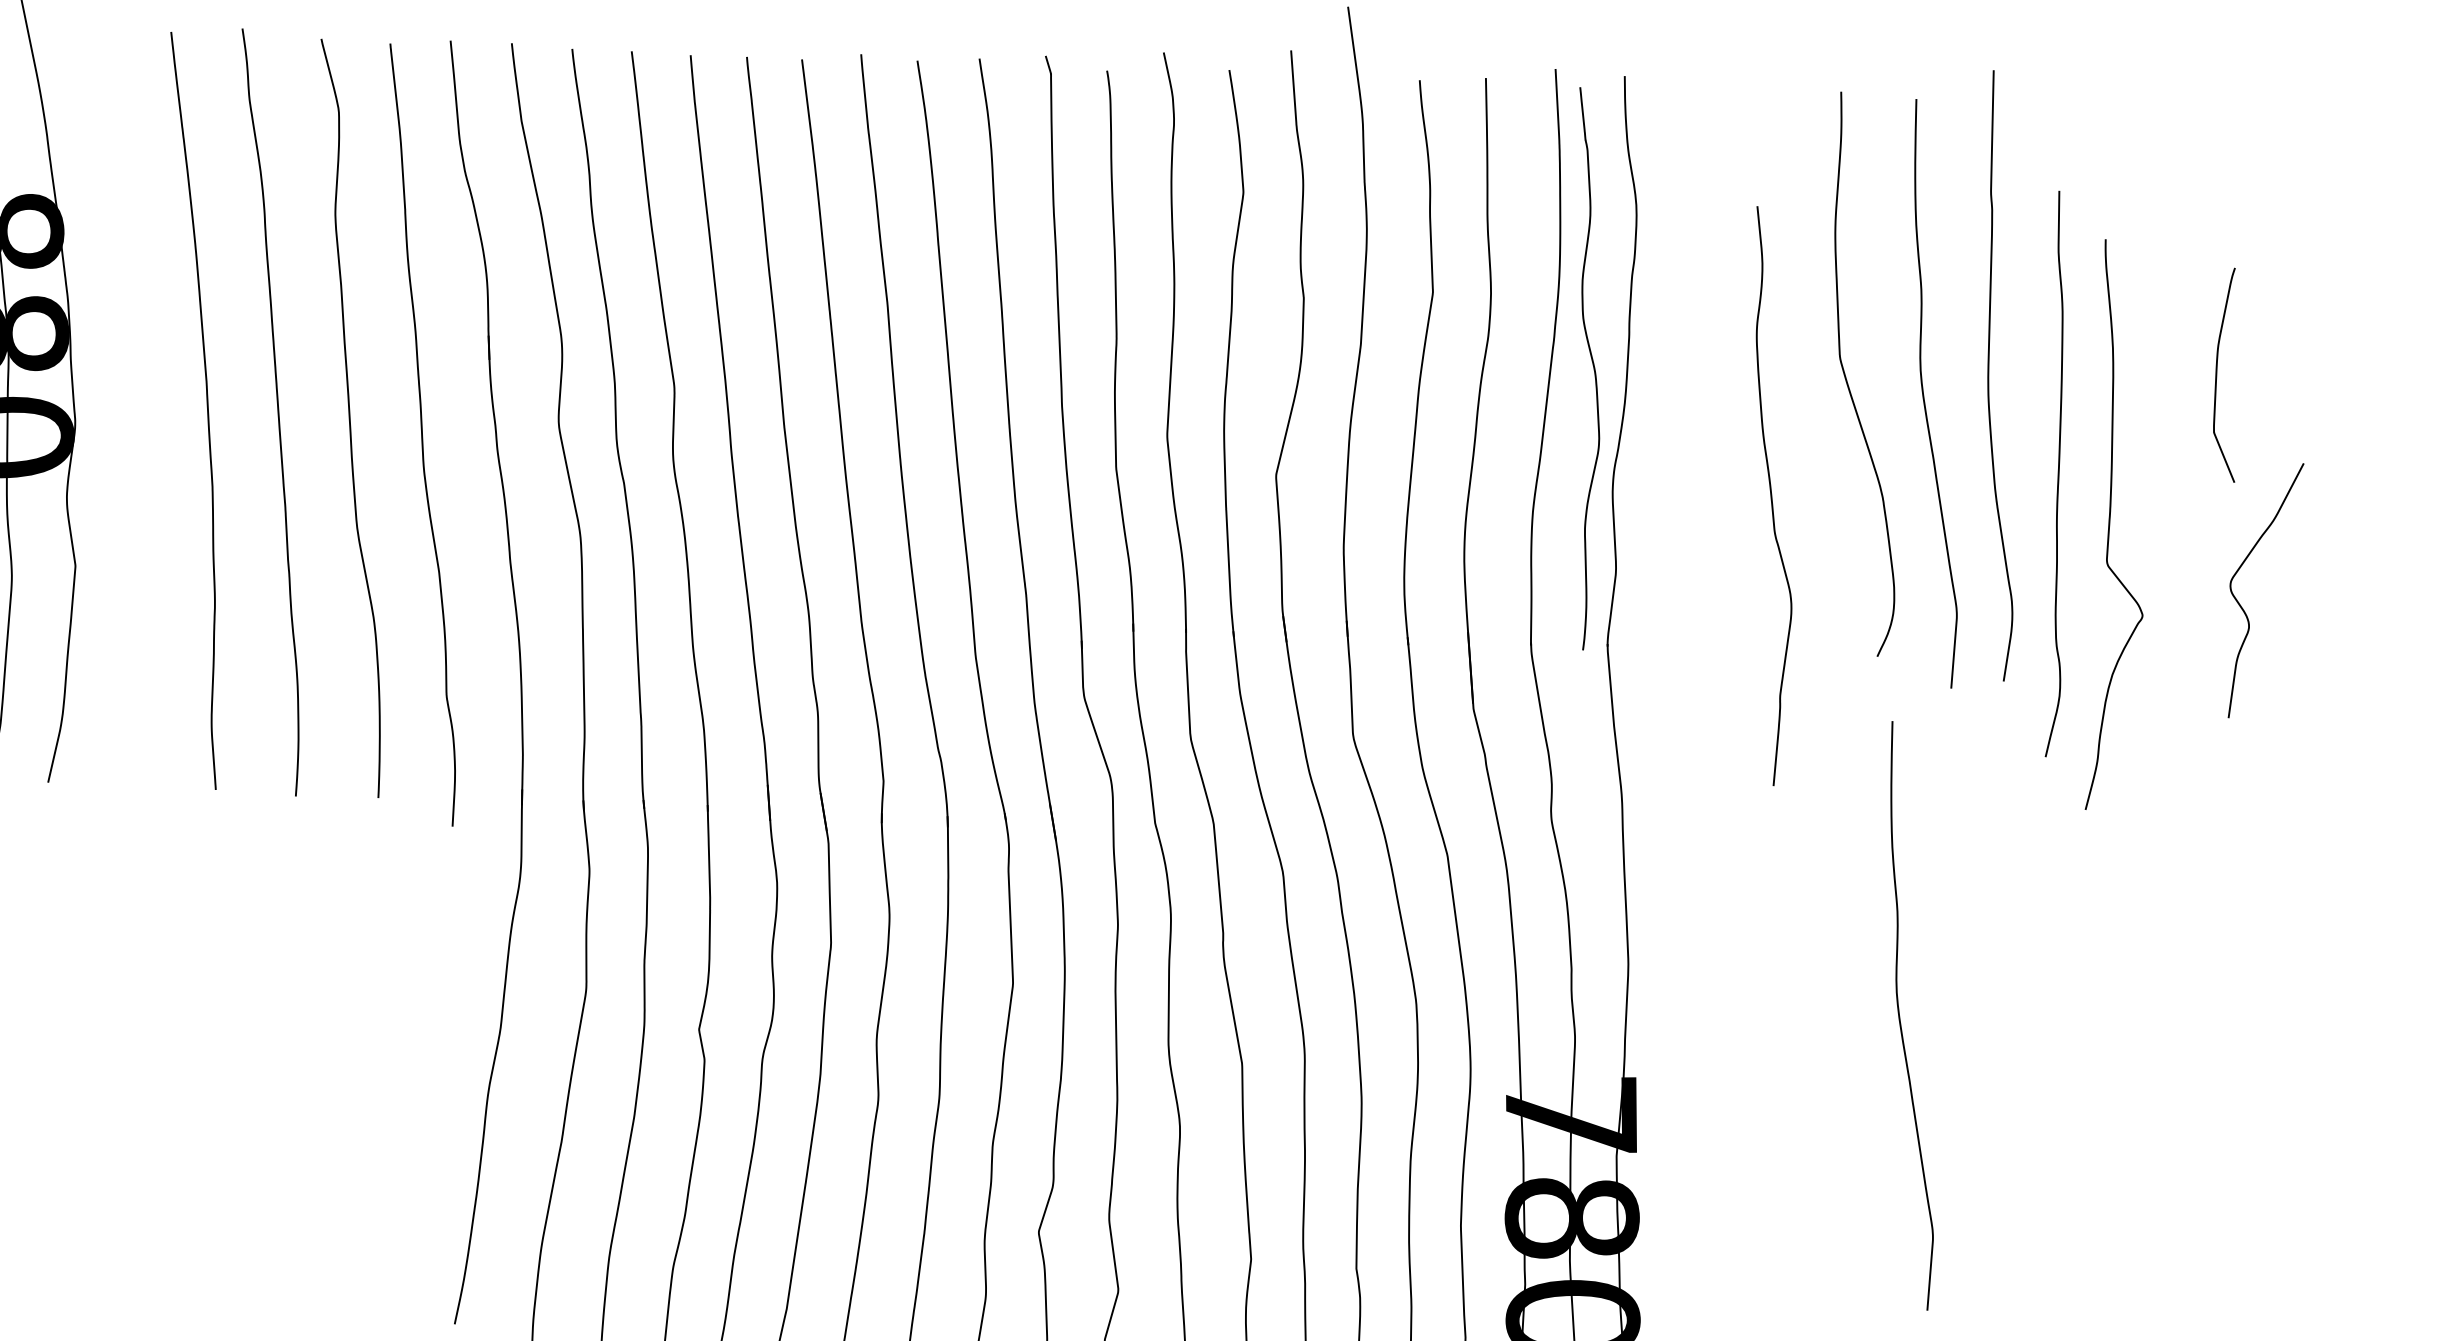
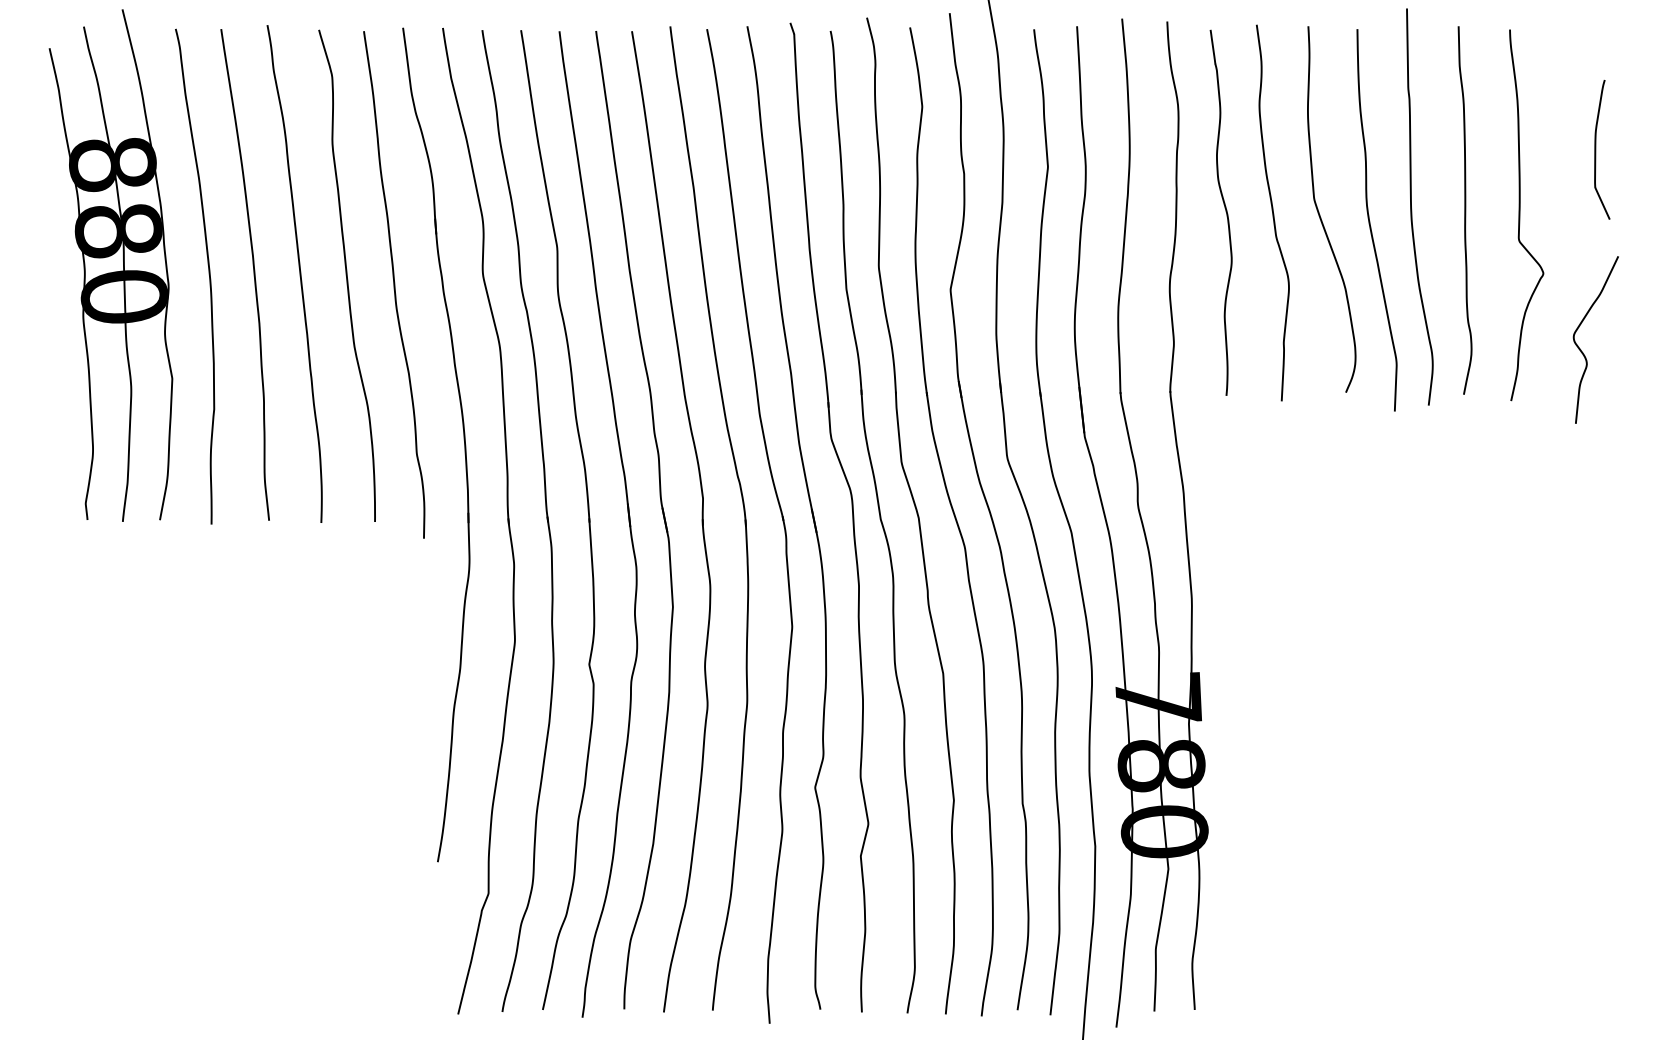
curve: (1592, 367) -> (1225, 211), moved
curve: (2218, 374) -> (1596, 149), moved
curve: (137, 408) -> (208, 274), added
curve: (2057, 474) -> (1464, 210), moved
curve: (1770, 495) -> (1272, 212), moved
curve: (2110, 525) -> (1520, 215), moved
curve: (1901, 1017) -> (1370, 626), removed

